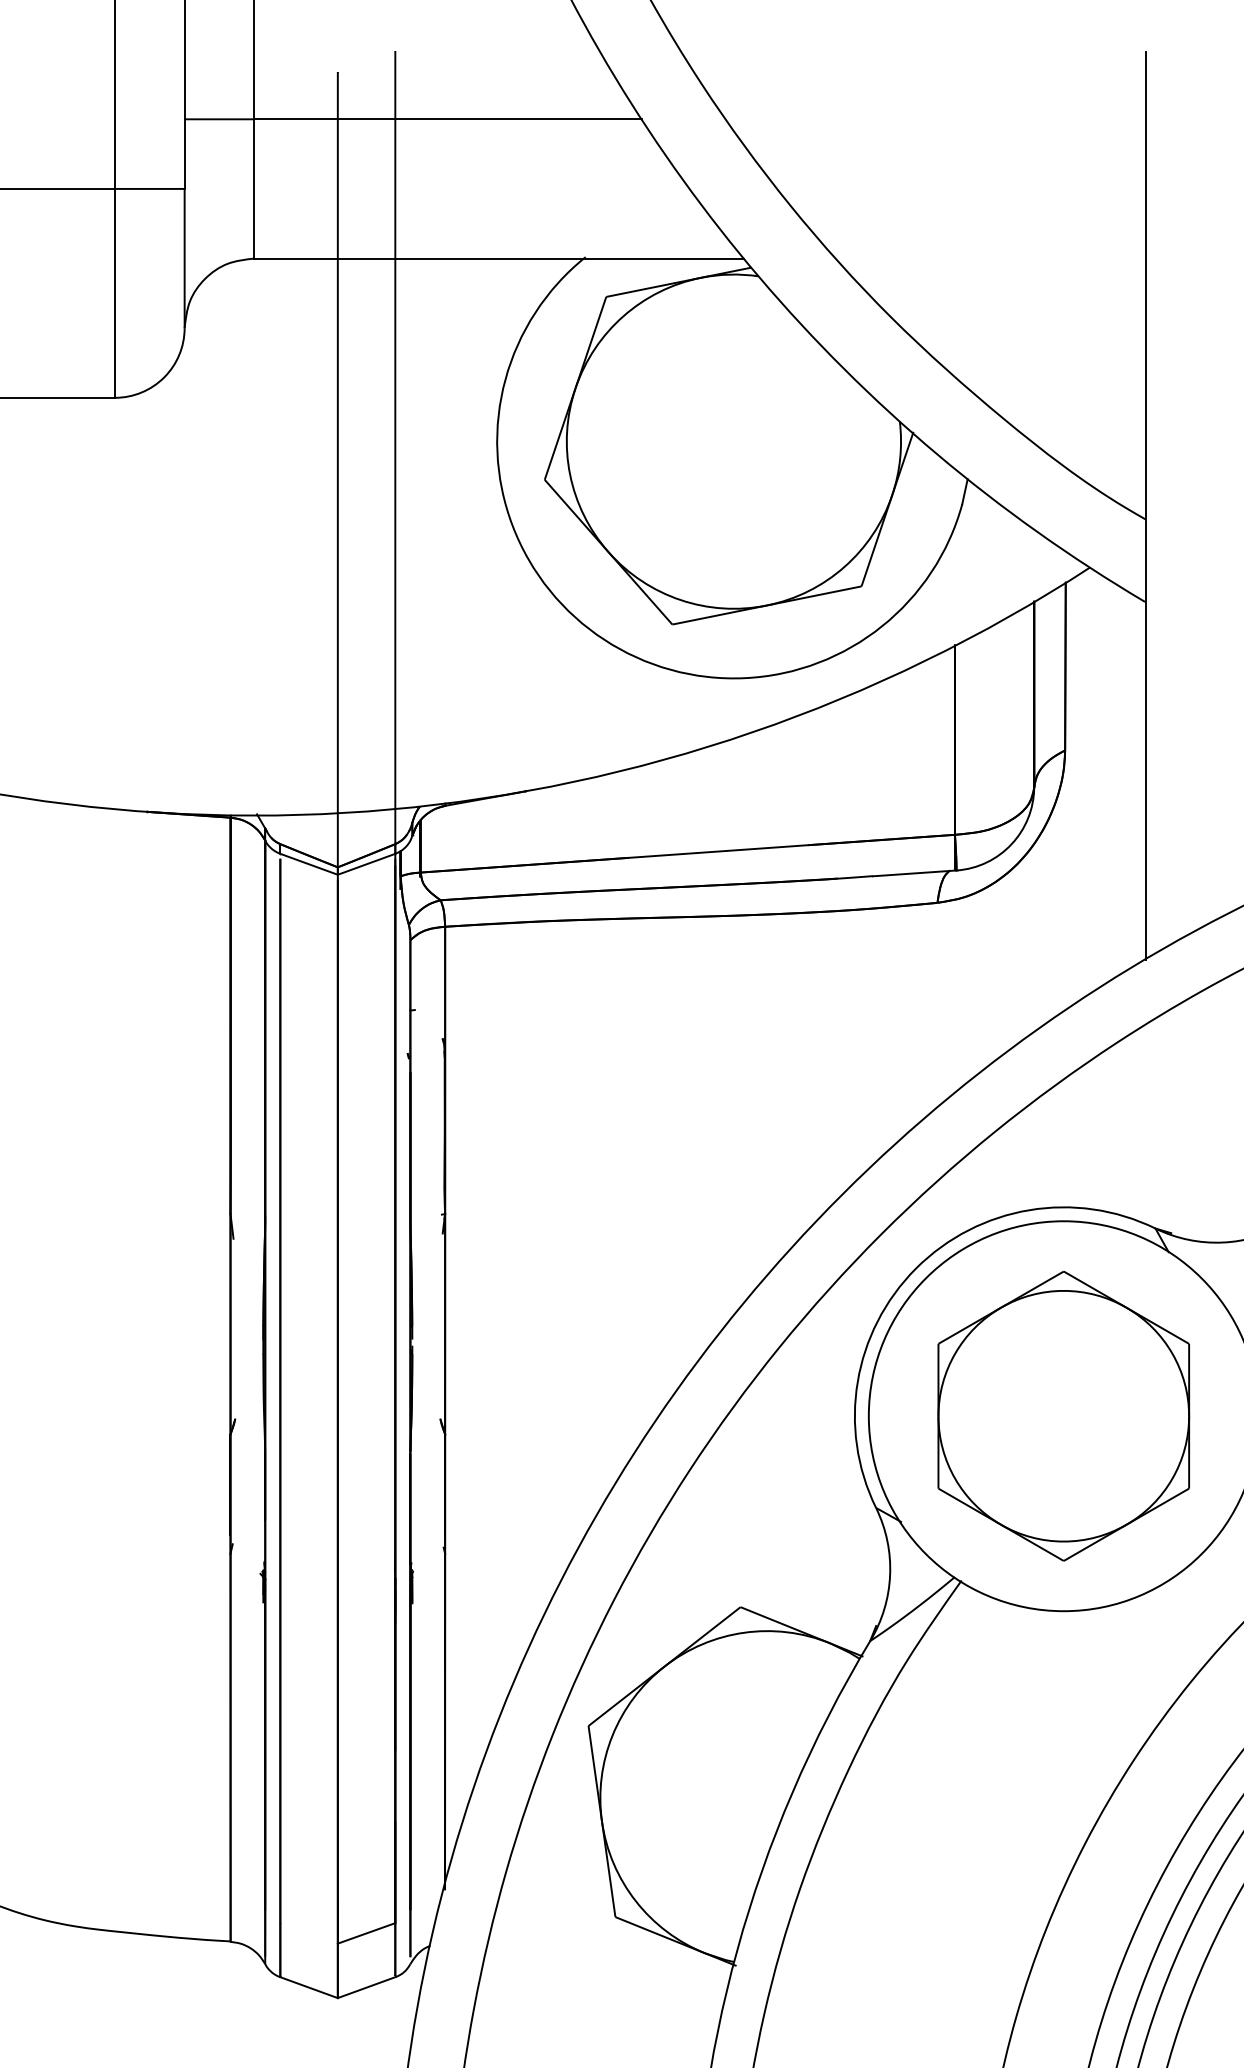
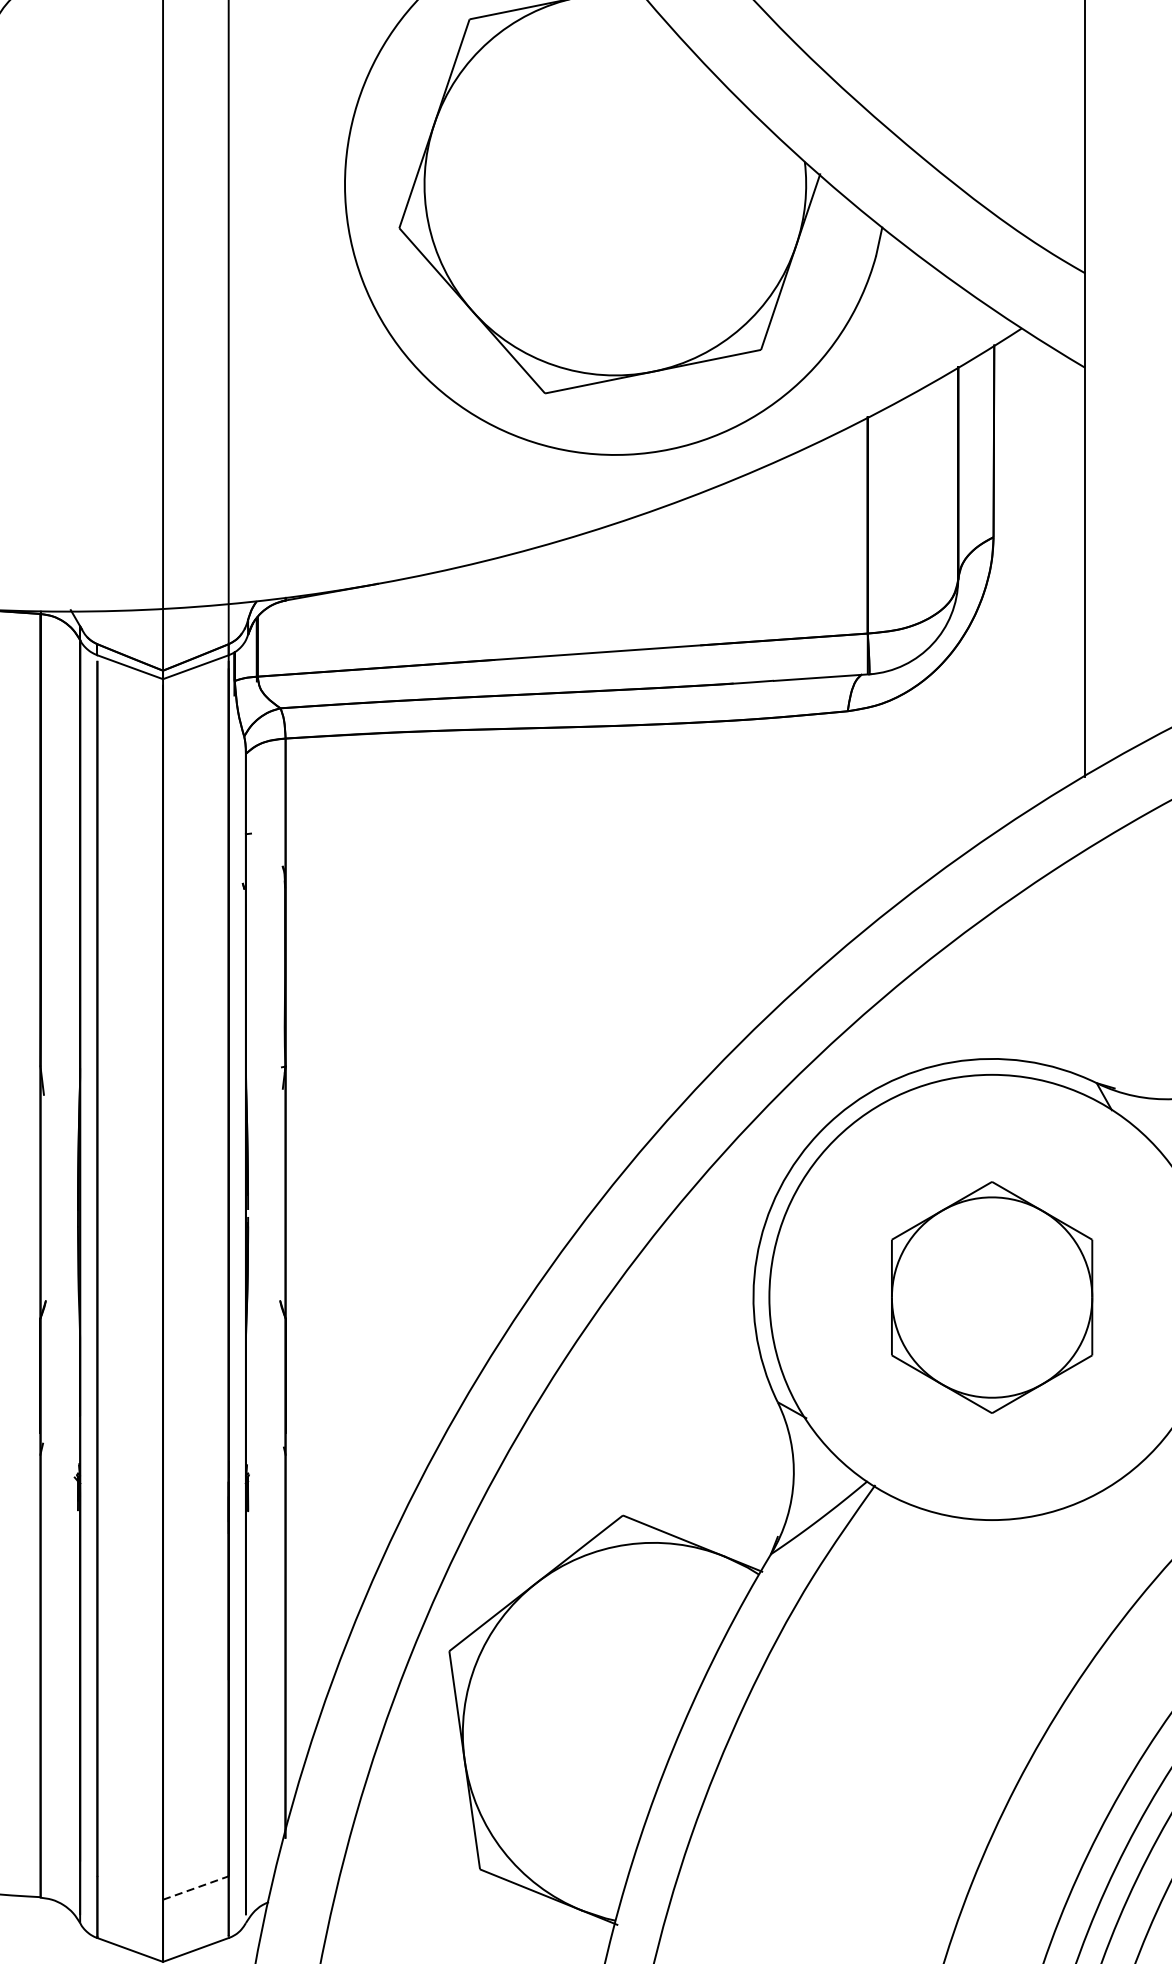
part: (1063, 1416) -> (991, 1297), size x0.7
line: (366, 1933) -> (195, 1888), solid -> dashed

